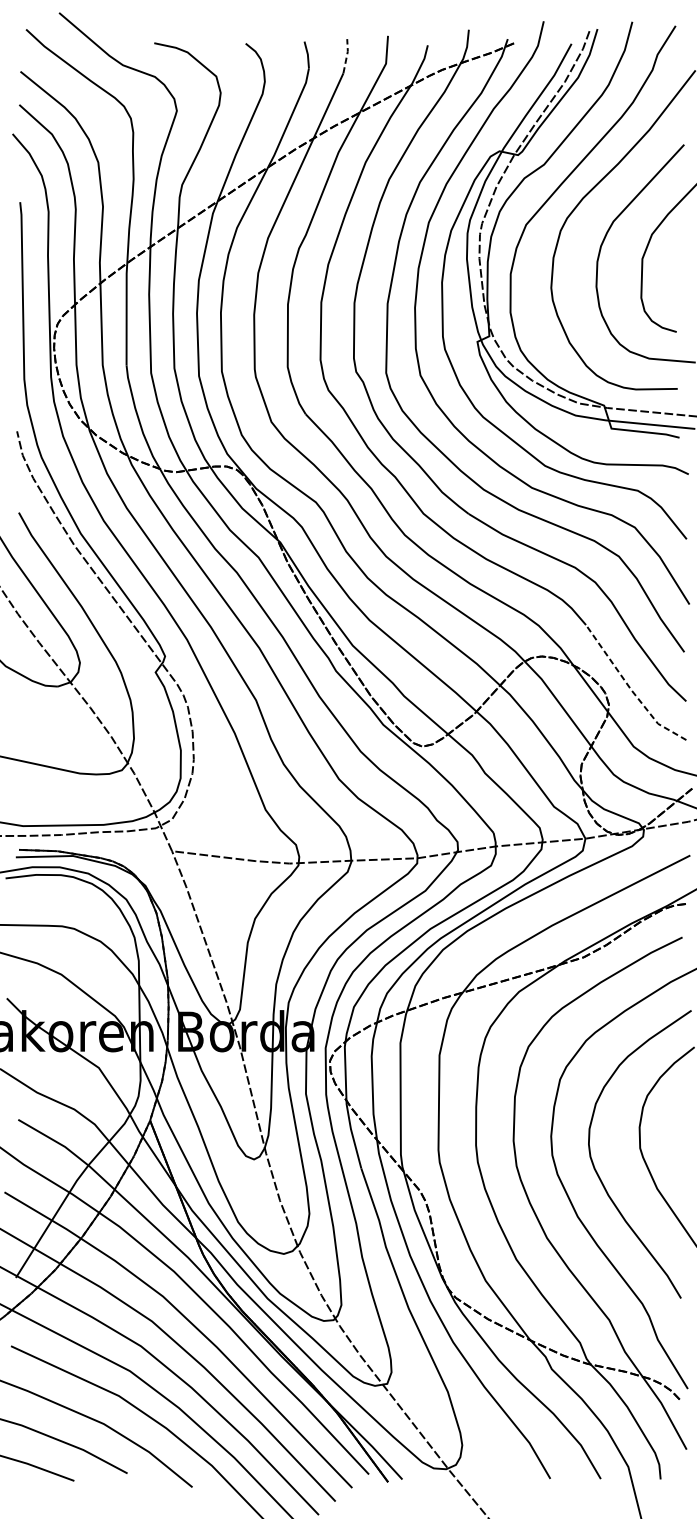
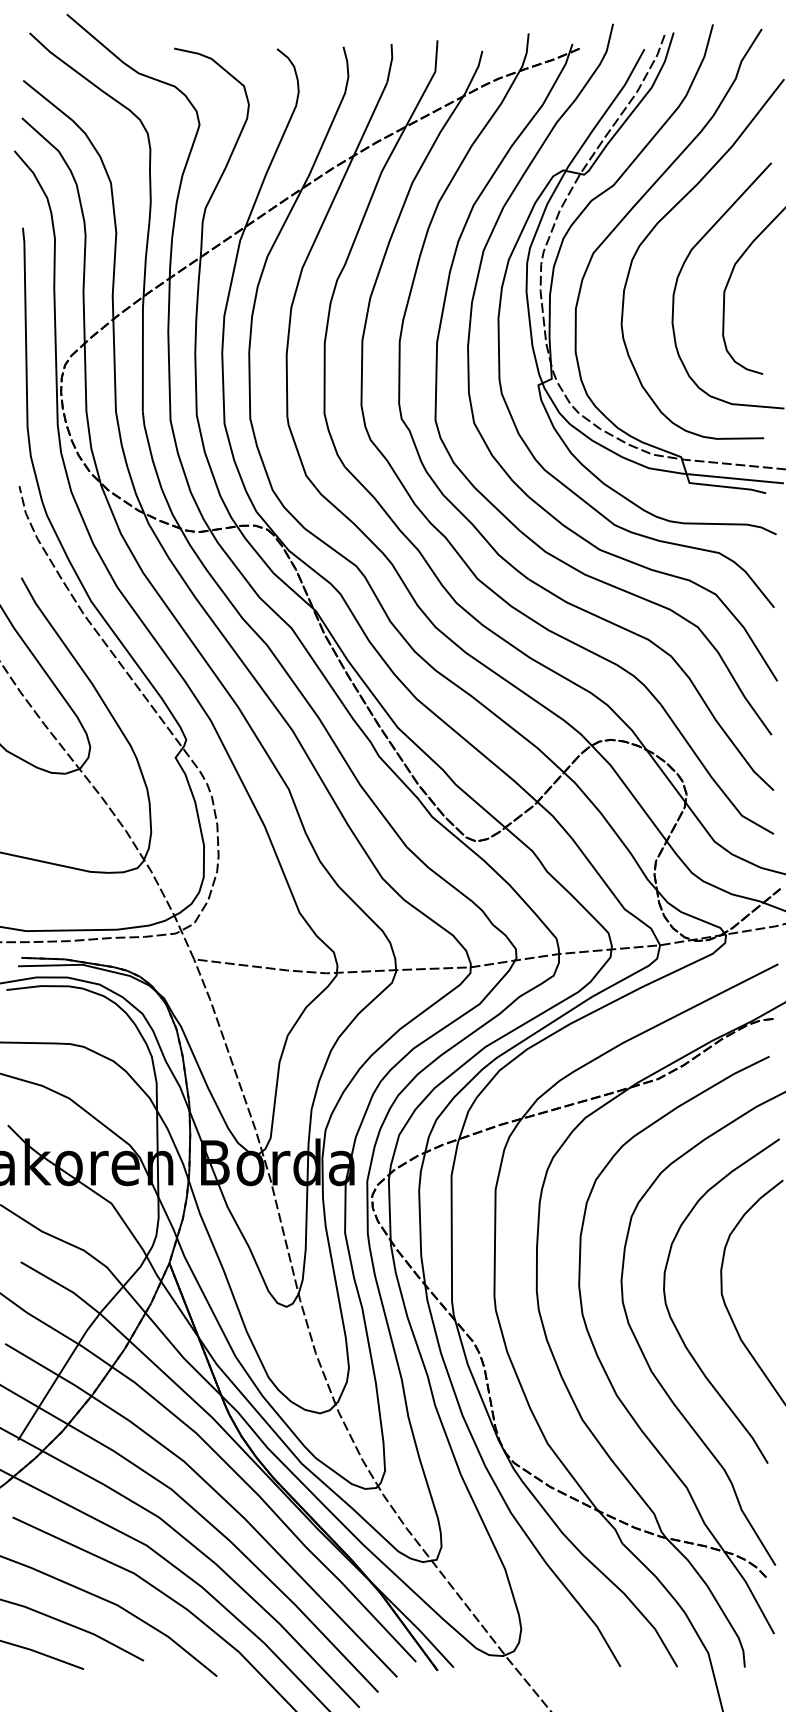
line: (347, 55) -> (391, 62), dashed -> solid
line: (631, 689) -> (711, 777), dashed -> solid

